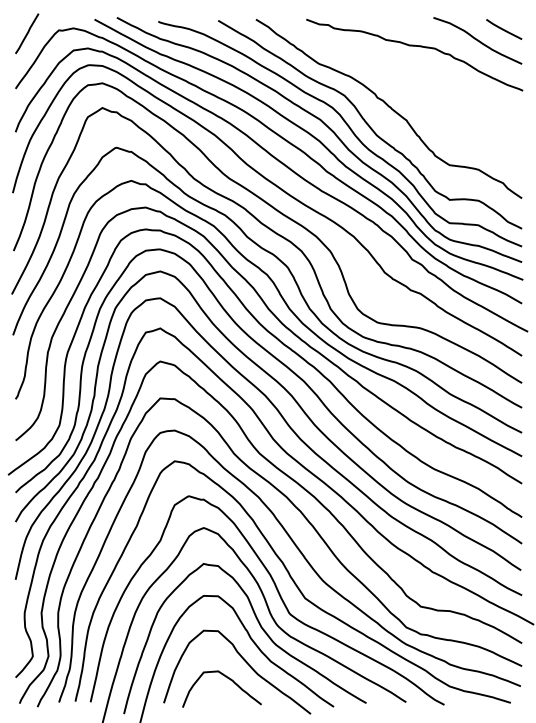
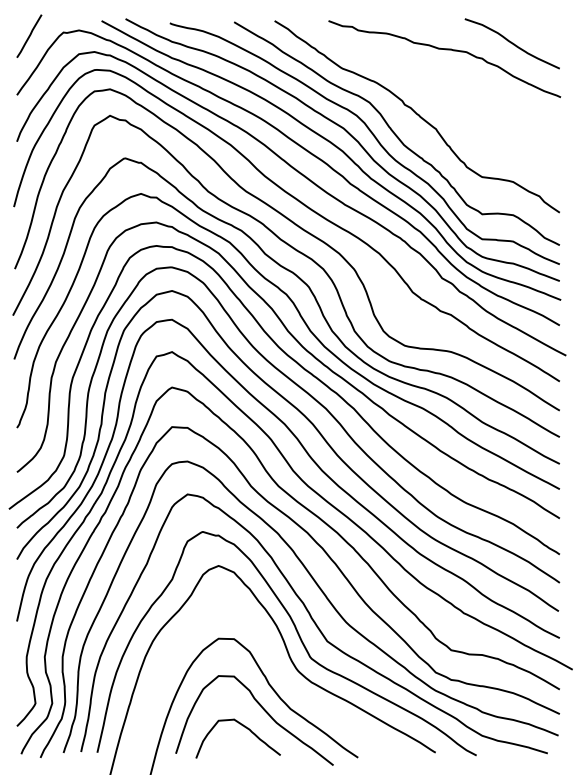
line: (504, 29) -> (540, 31), removed
curve: (260, 627) -> (279, 672), removed

